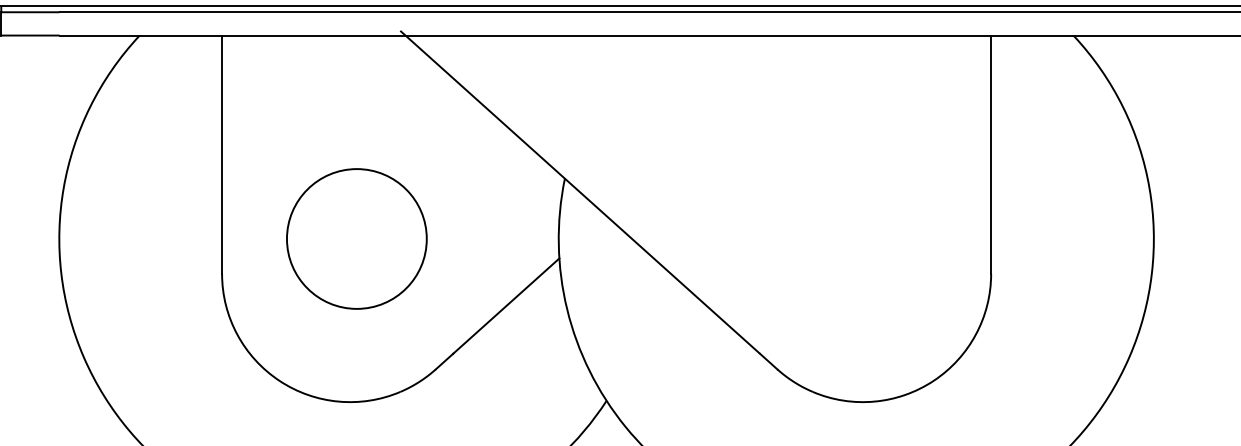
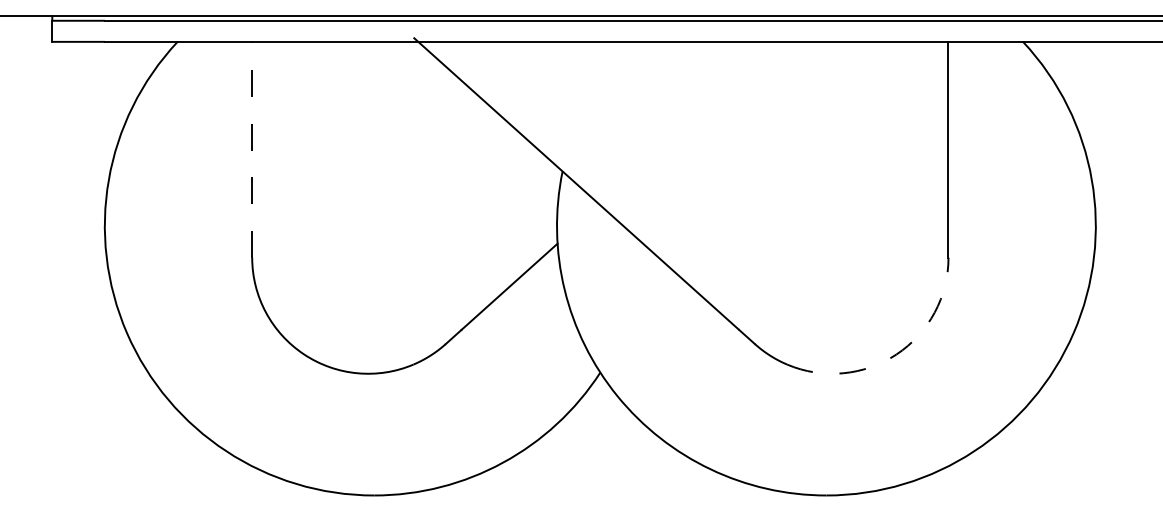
line: (222, 154) -> (252, 149), solid -> dashed
circle: (357, 238) -> (374, 225), removed
arc: (933, 380) -> (896, 354), solid -> dashed

